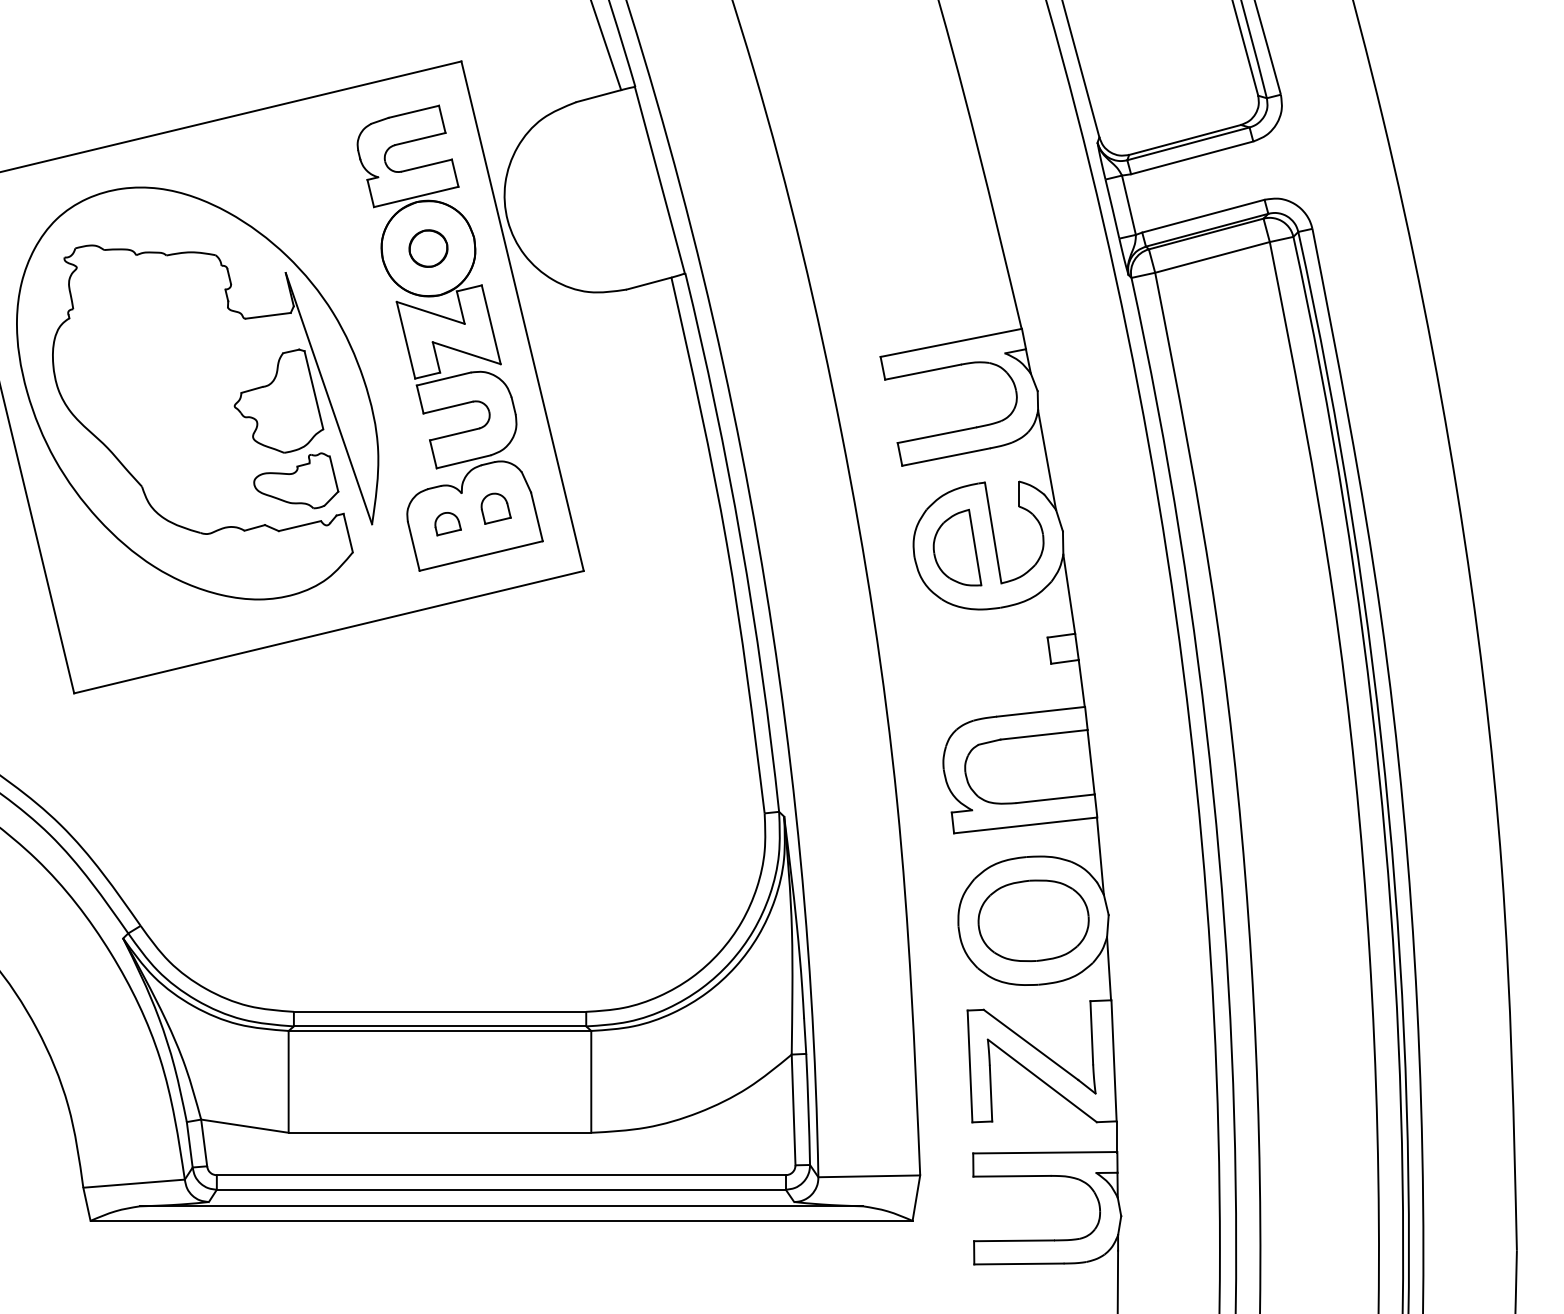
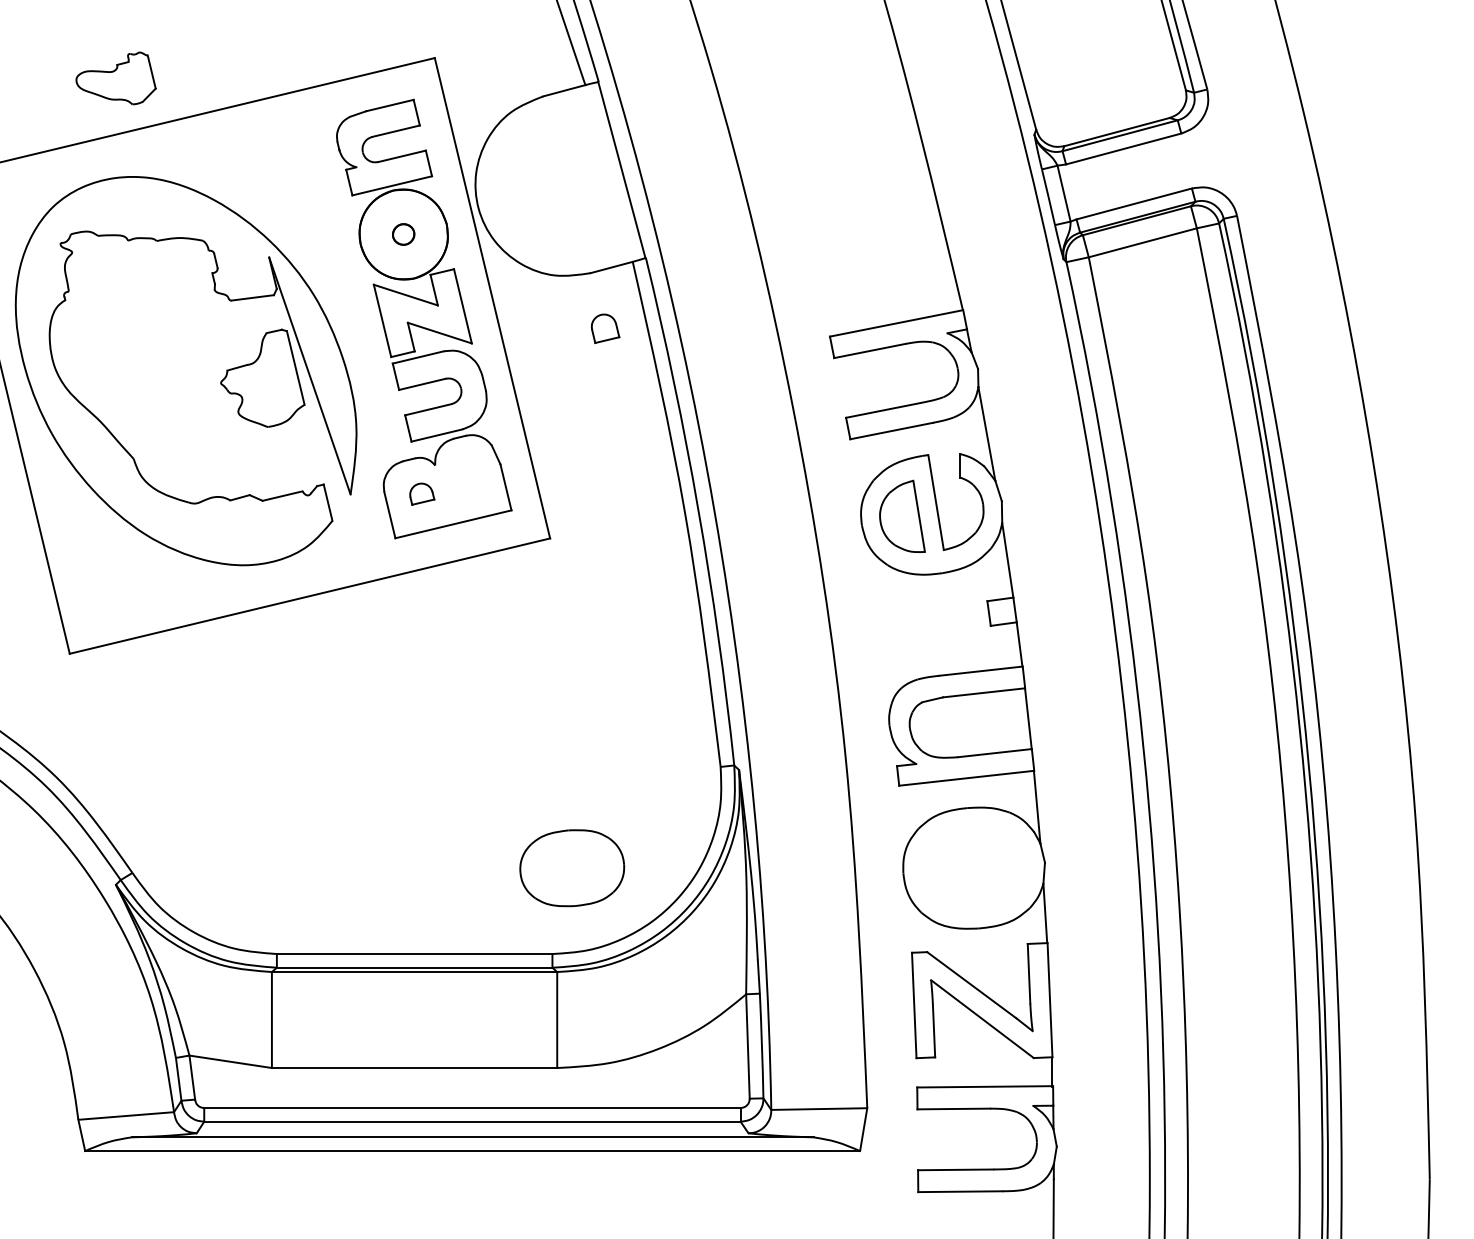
part: (428, 248) -> (403, 234), size x0.6
part: (295, 480) -> (115, 78), moved
part: (496, 508) -> (605, 328), moved
part: (1033, 921) -> (572, 868), moved

